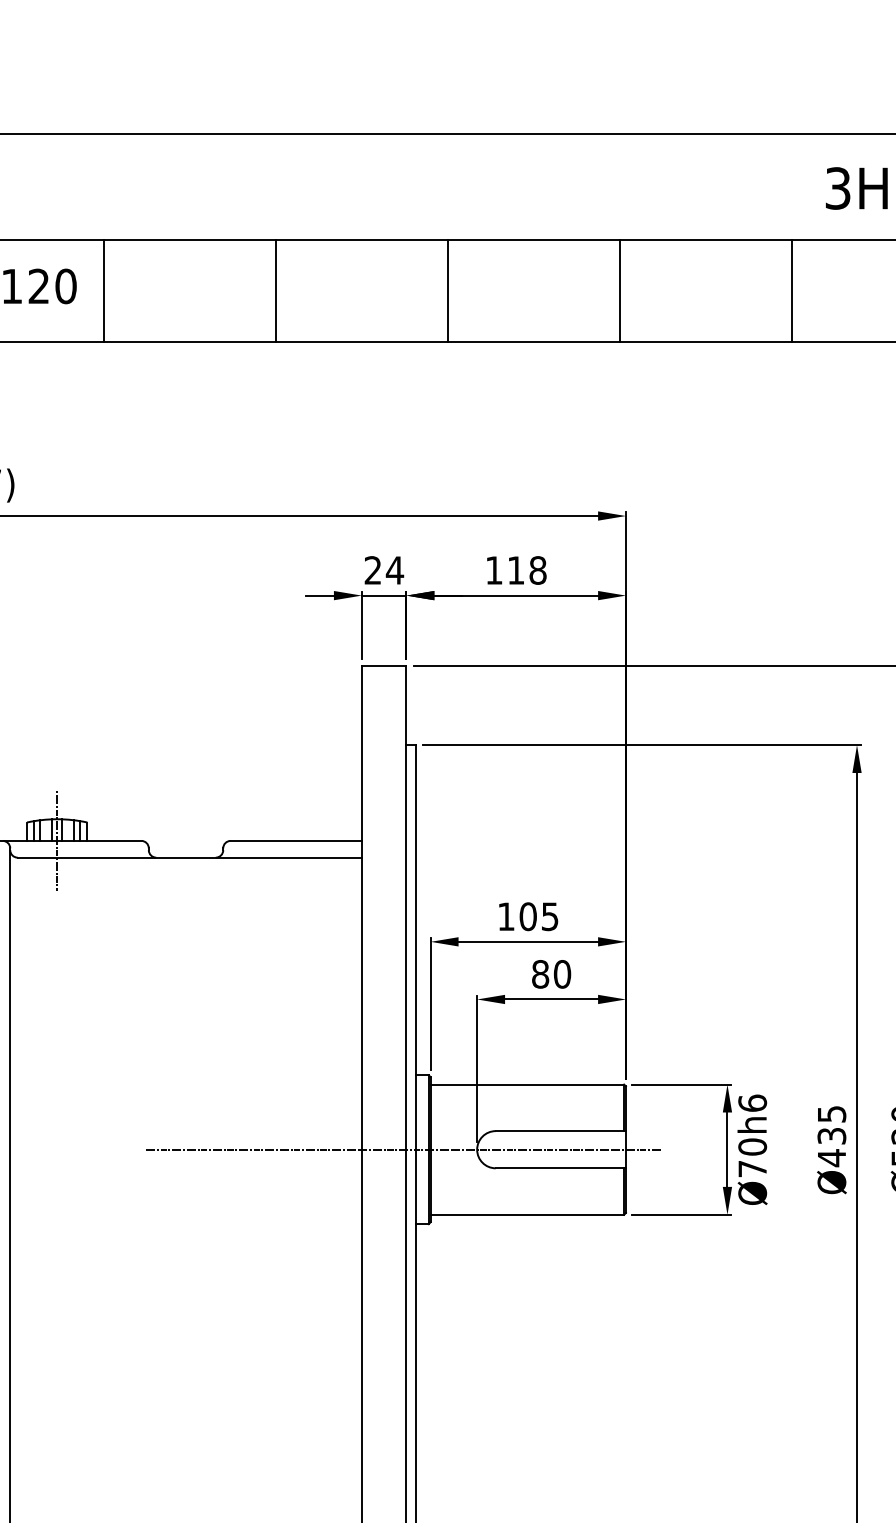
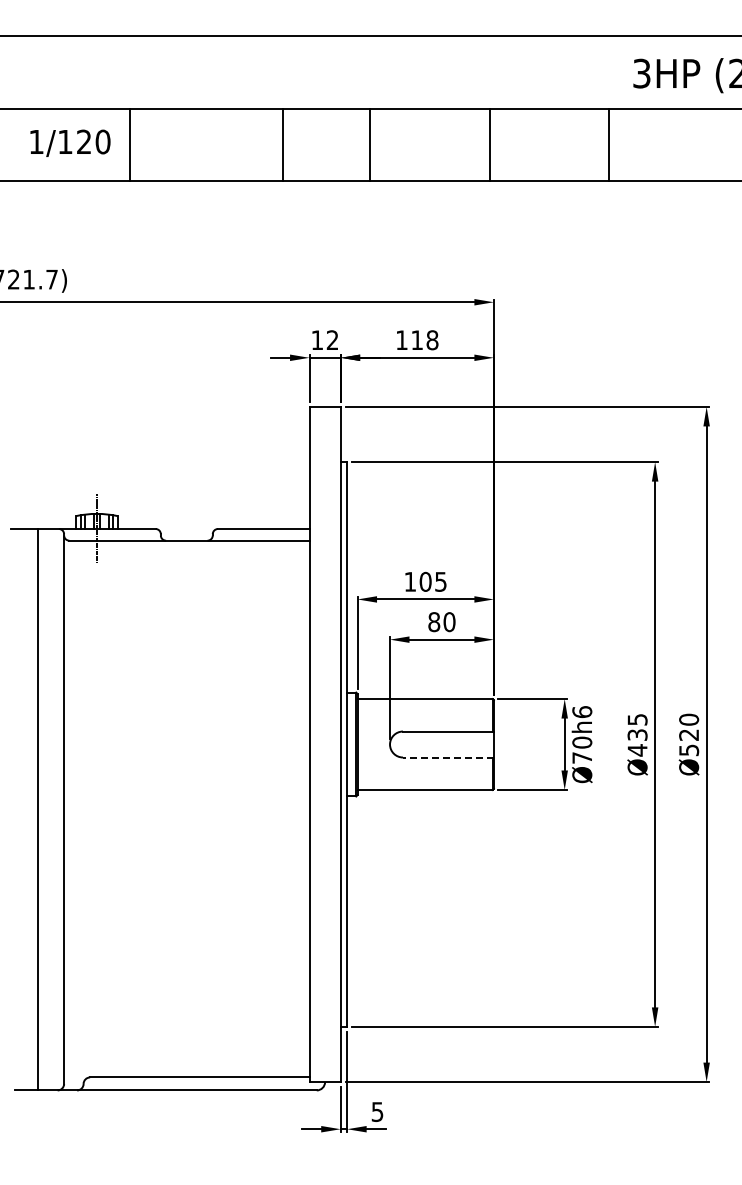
line: (275, 289) -> (282, 144), moved
text: (383, 569) -> (324, 339), 24 -> 12
line: (401, 1149) -> (337, 744), removed
line: (559, 1168) -> (447, 757), solid -> dashed

